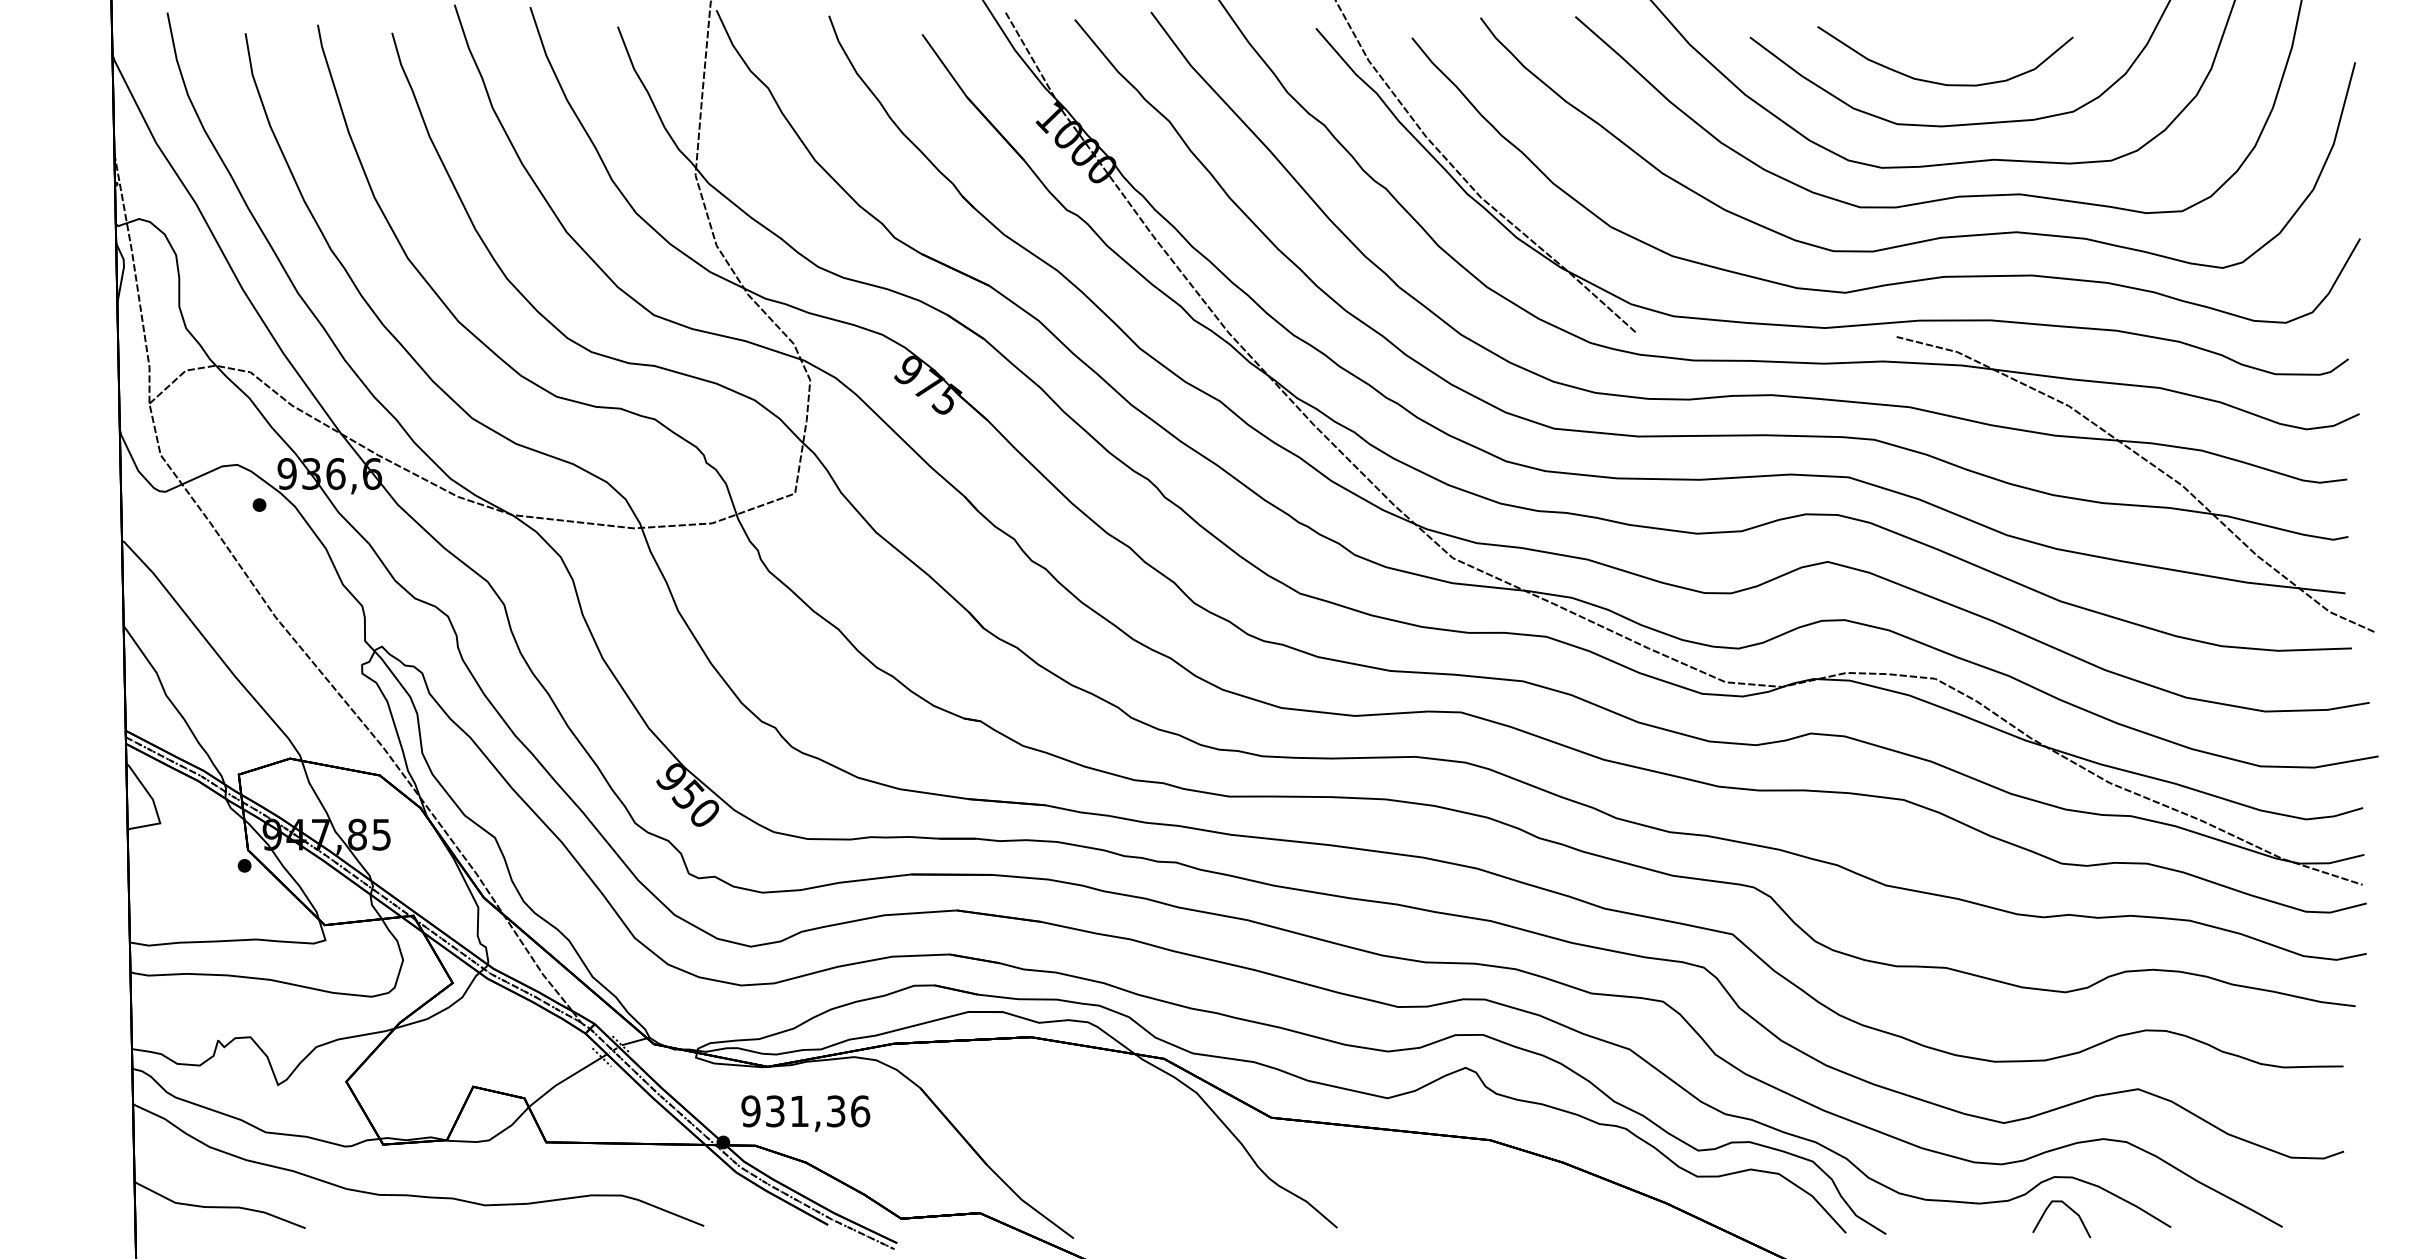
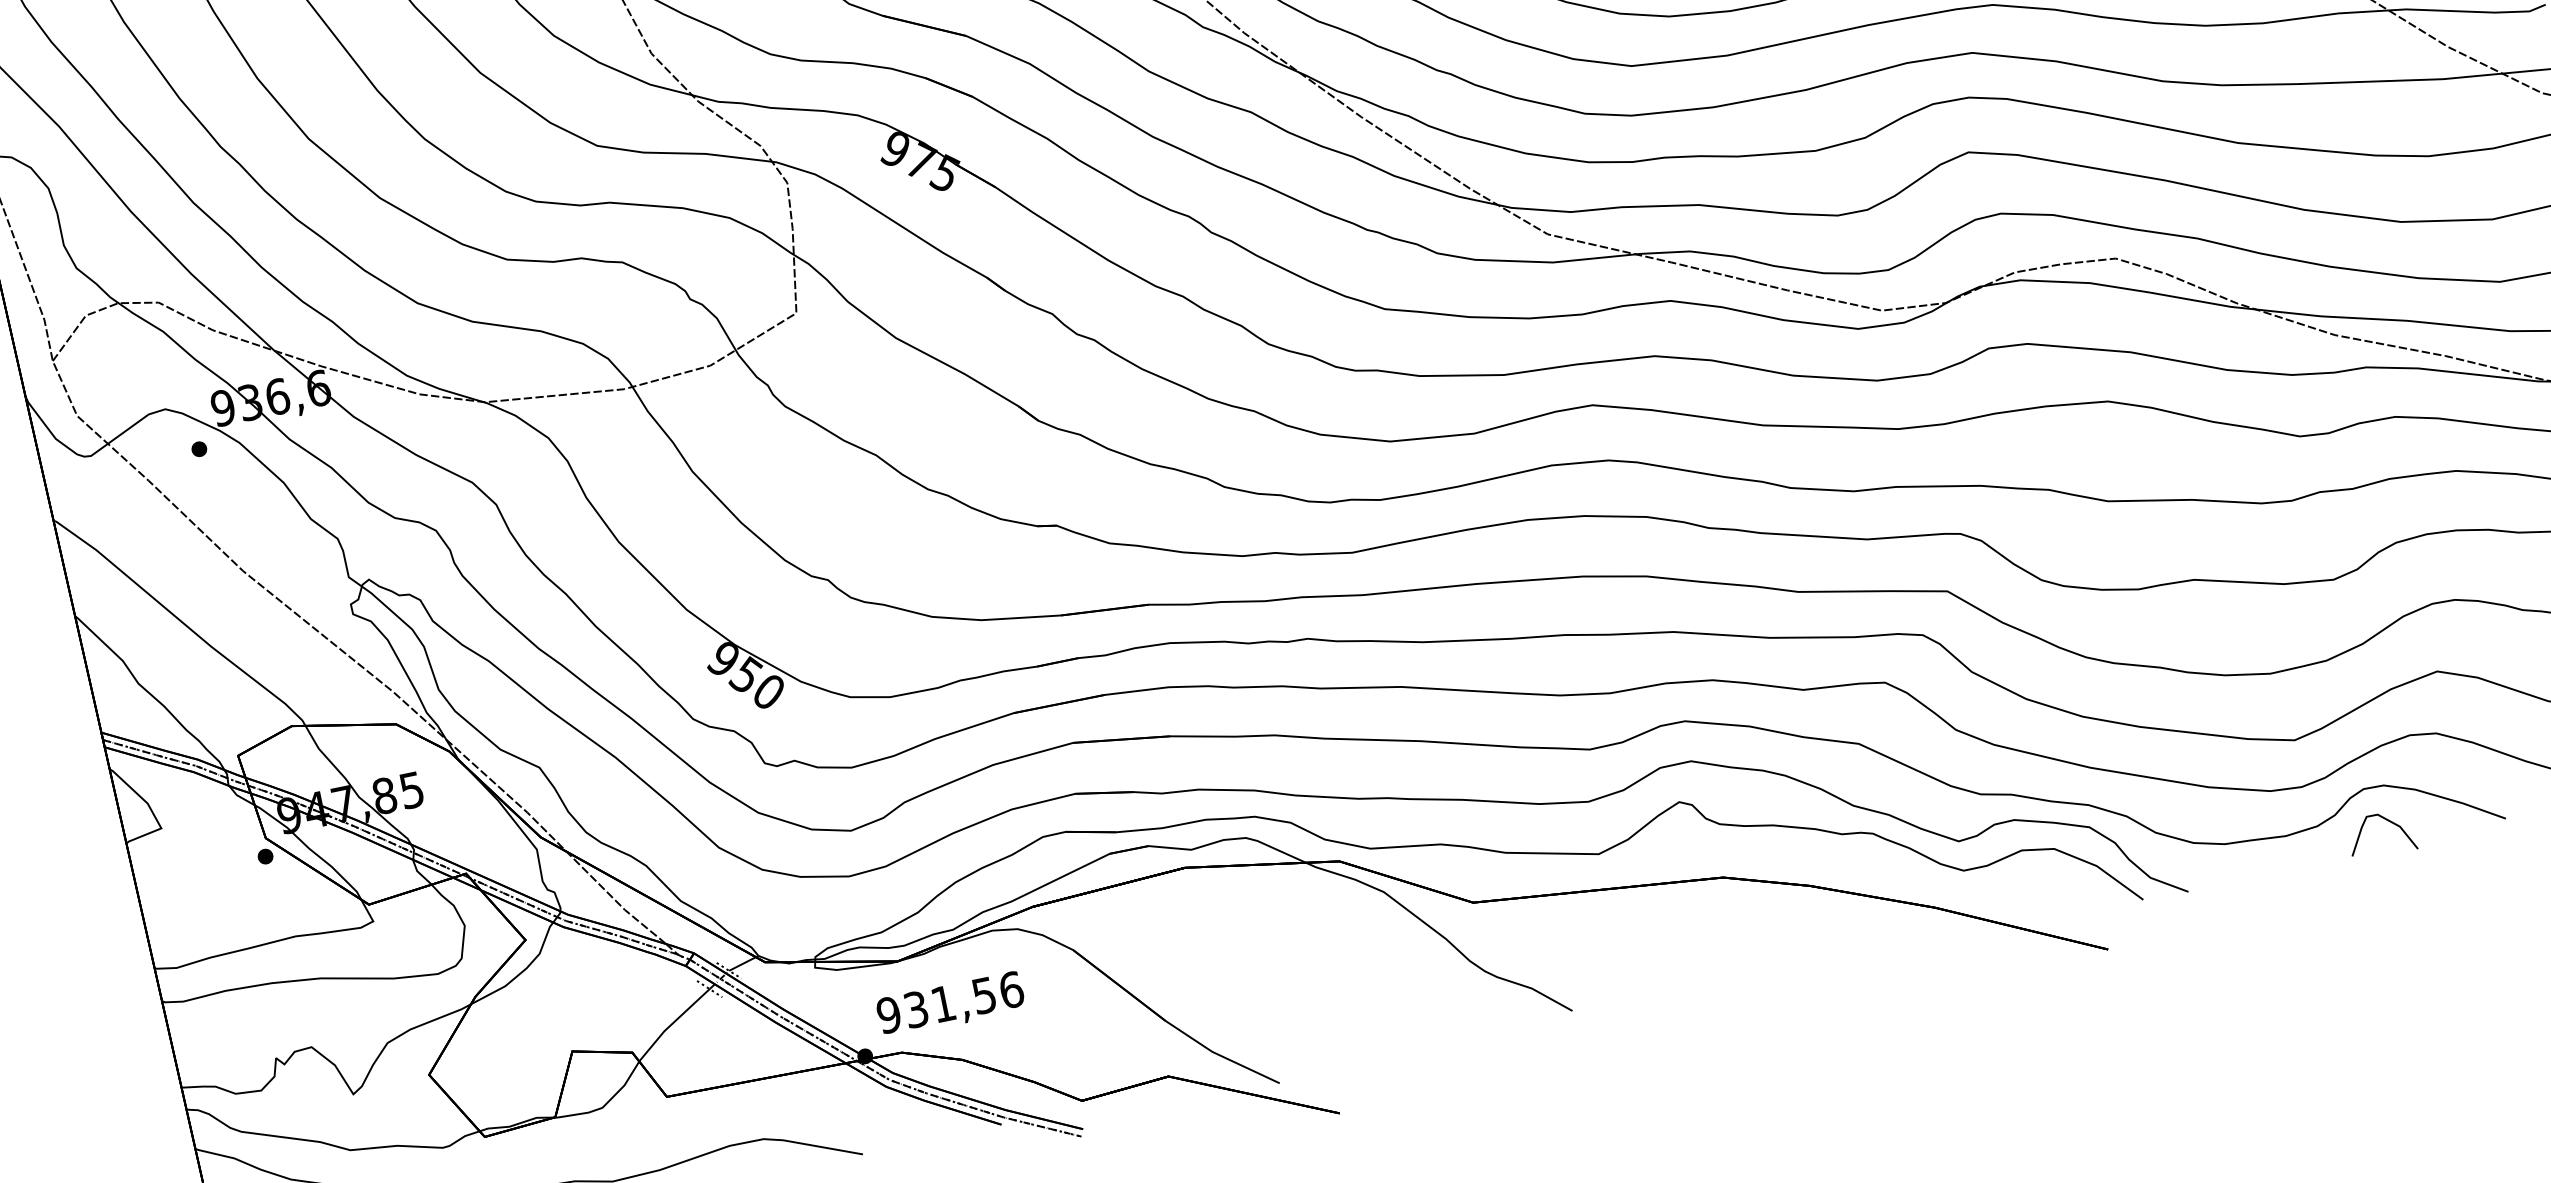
text: (836, 1110) -> (984, 994), 931,36 -> 931,56

